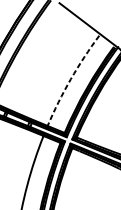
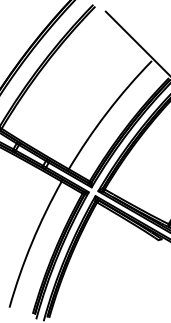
arc: (71, 79) -> (107, 112), dashed -> solid

